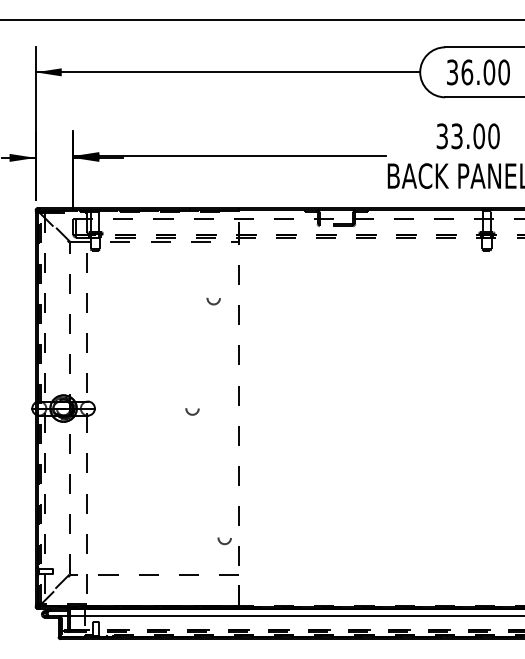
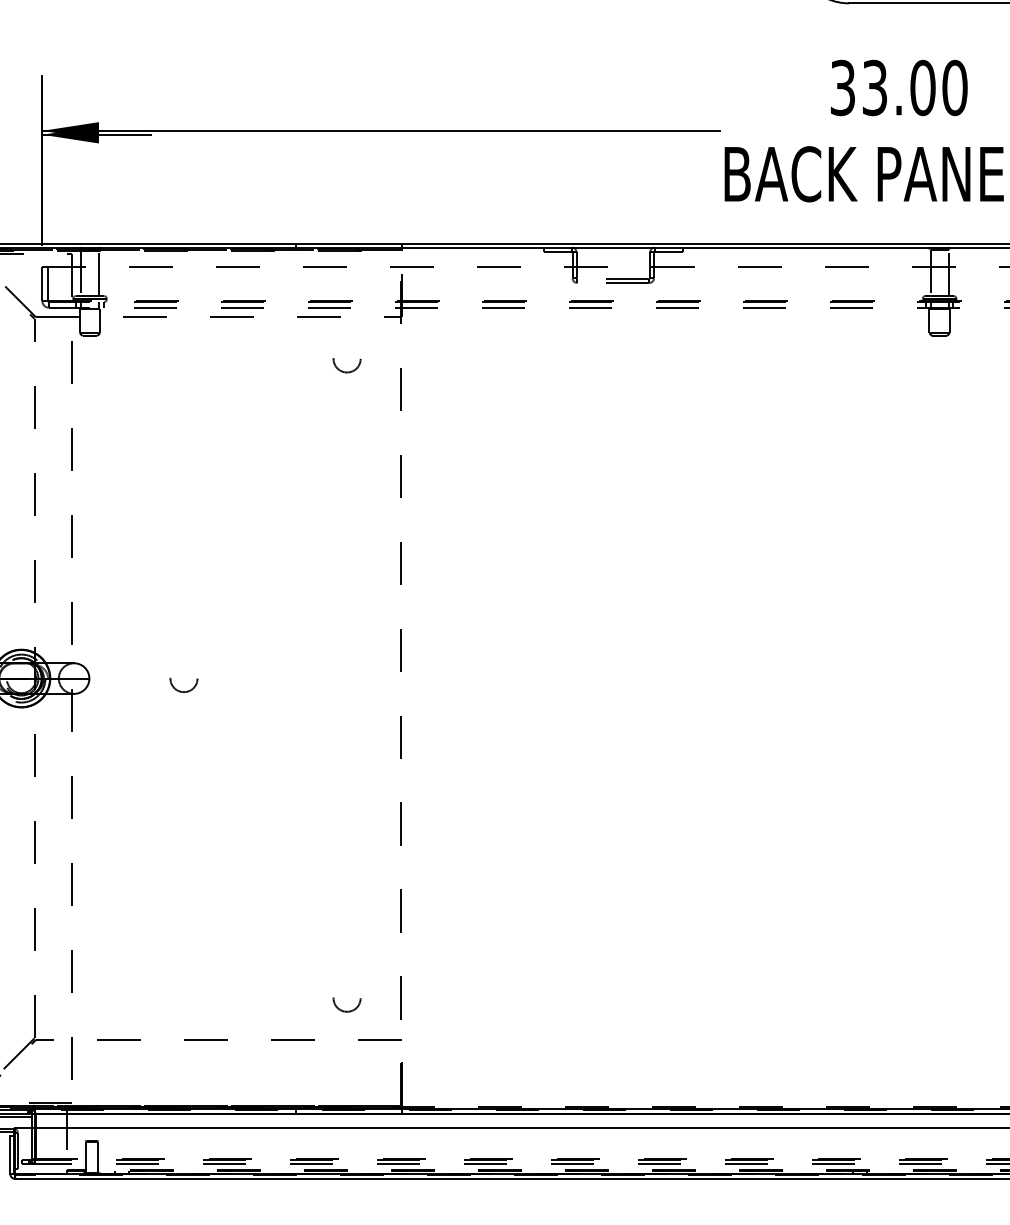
circle: (213, 301) -> (346, 365), moved
circle: (192, 411) -> (183, 684), moved
circle: (224, 541) -> (346, 1005), moved

